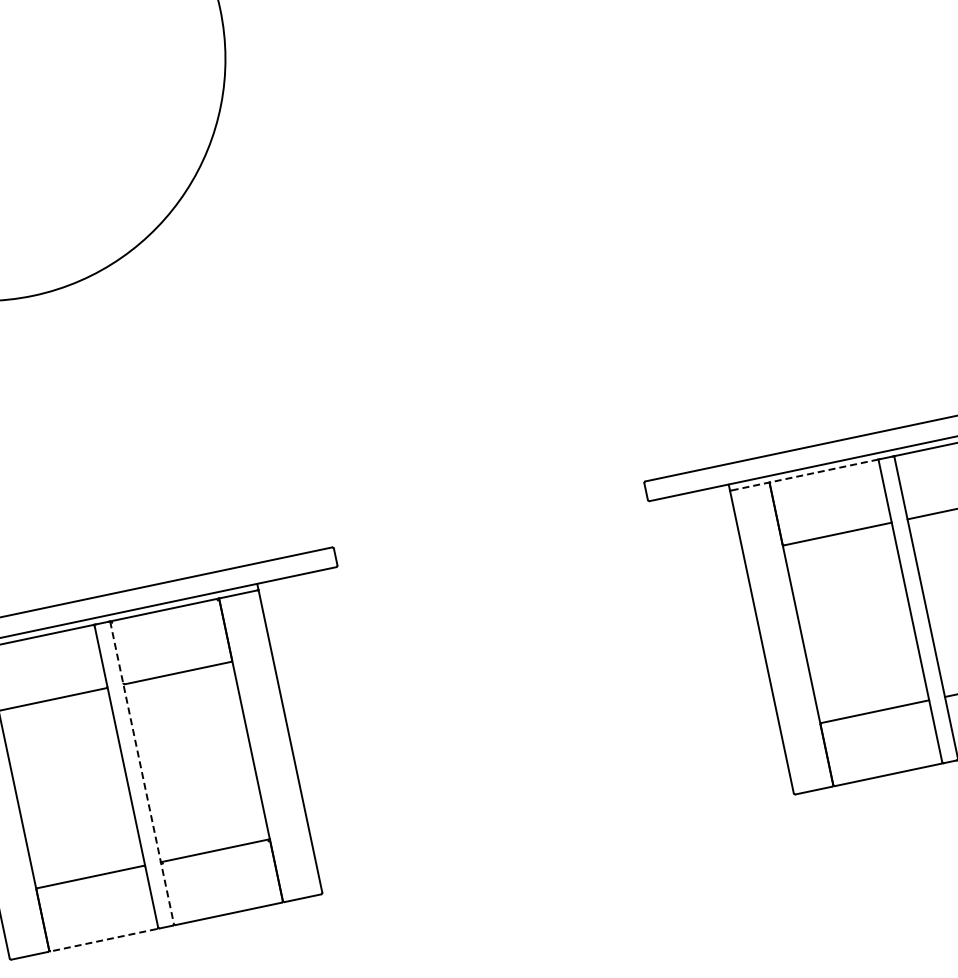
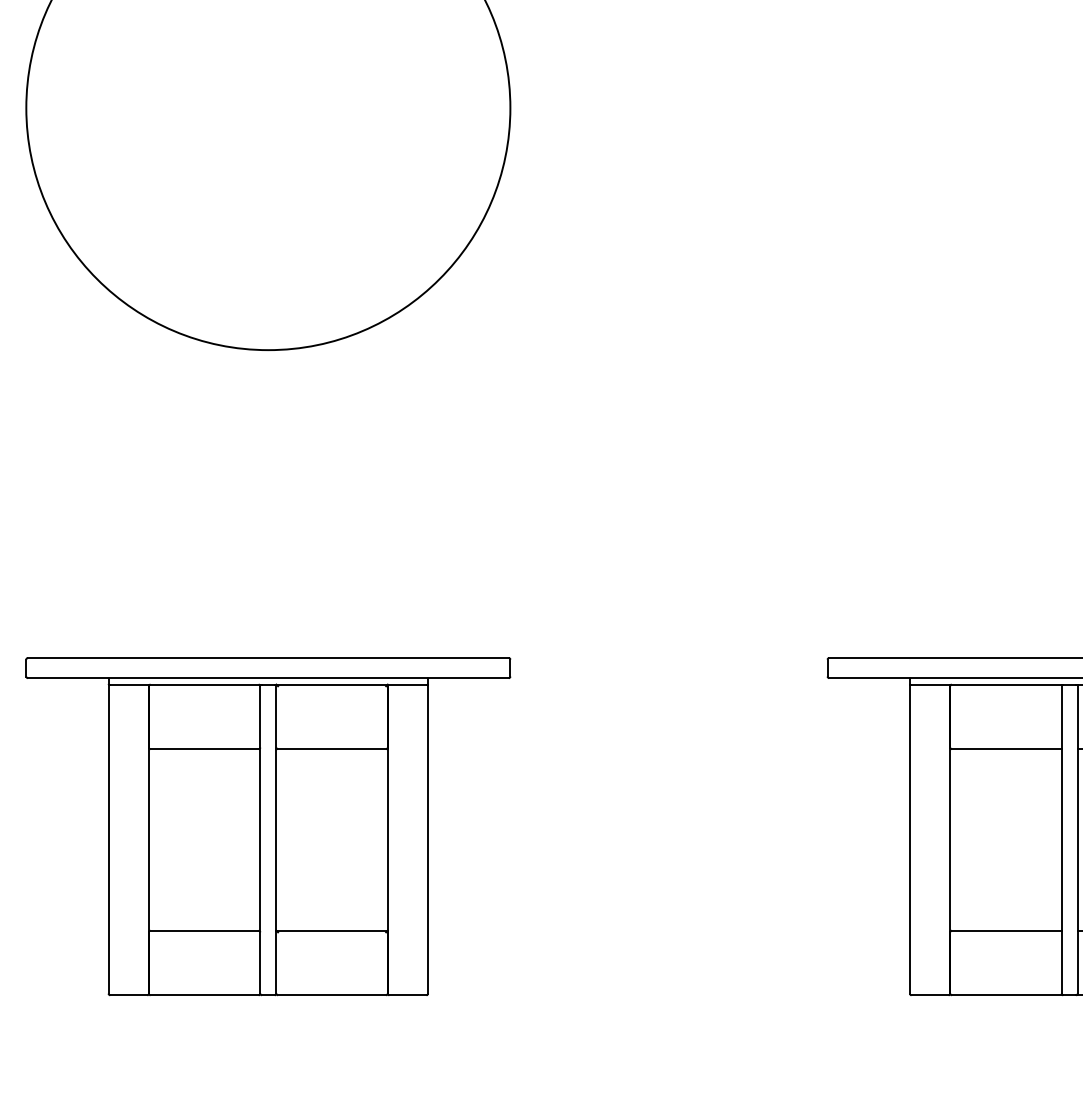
line: (803, 475) -> (985, 684), dashed -> solid
line: (142, 772) -> (276, 839), dashed -> solid
line: (103, 940) -> (204, 995), dashed -> solid

